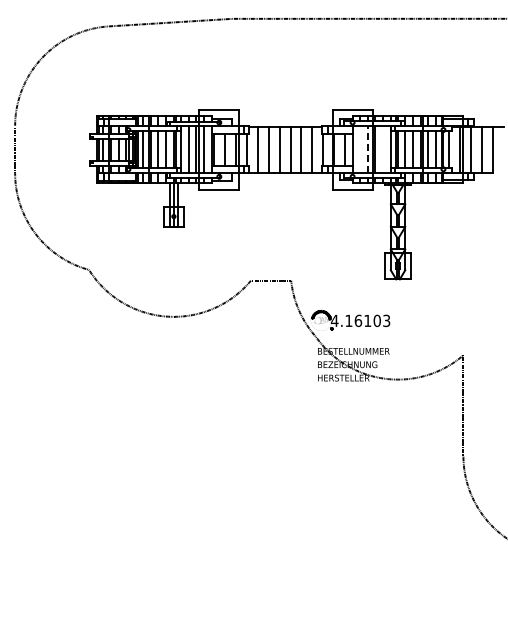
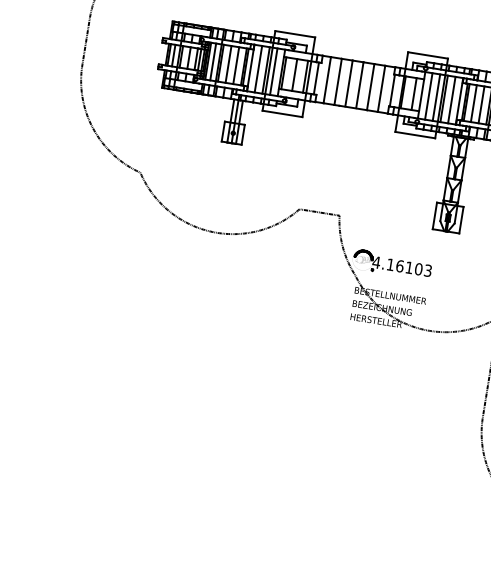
line: (359, 149) -> (428, 96), added
line: (367, 149) -> (436, 97), dashed -> solid
line: (383, 149) -> (452, 99), added

